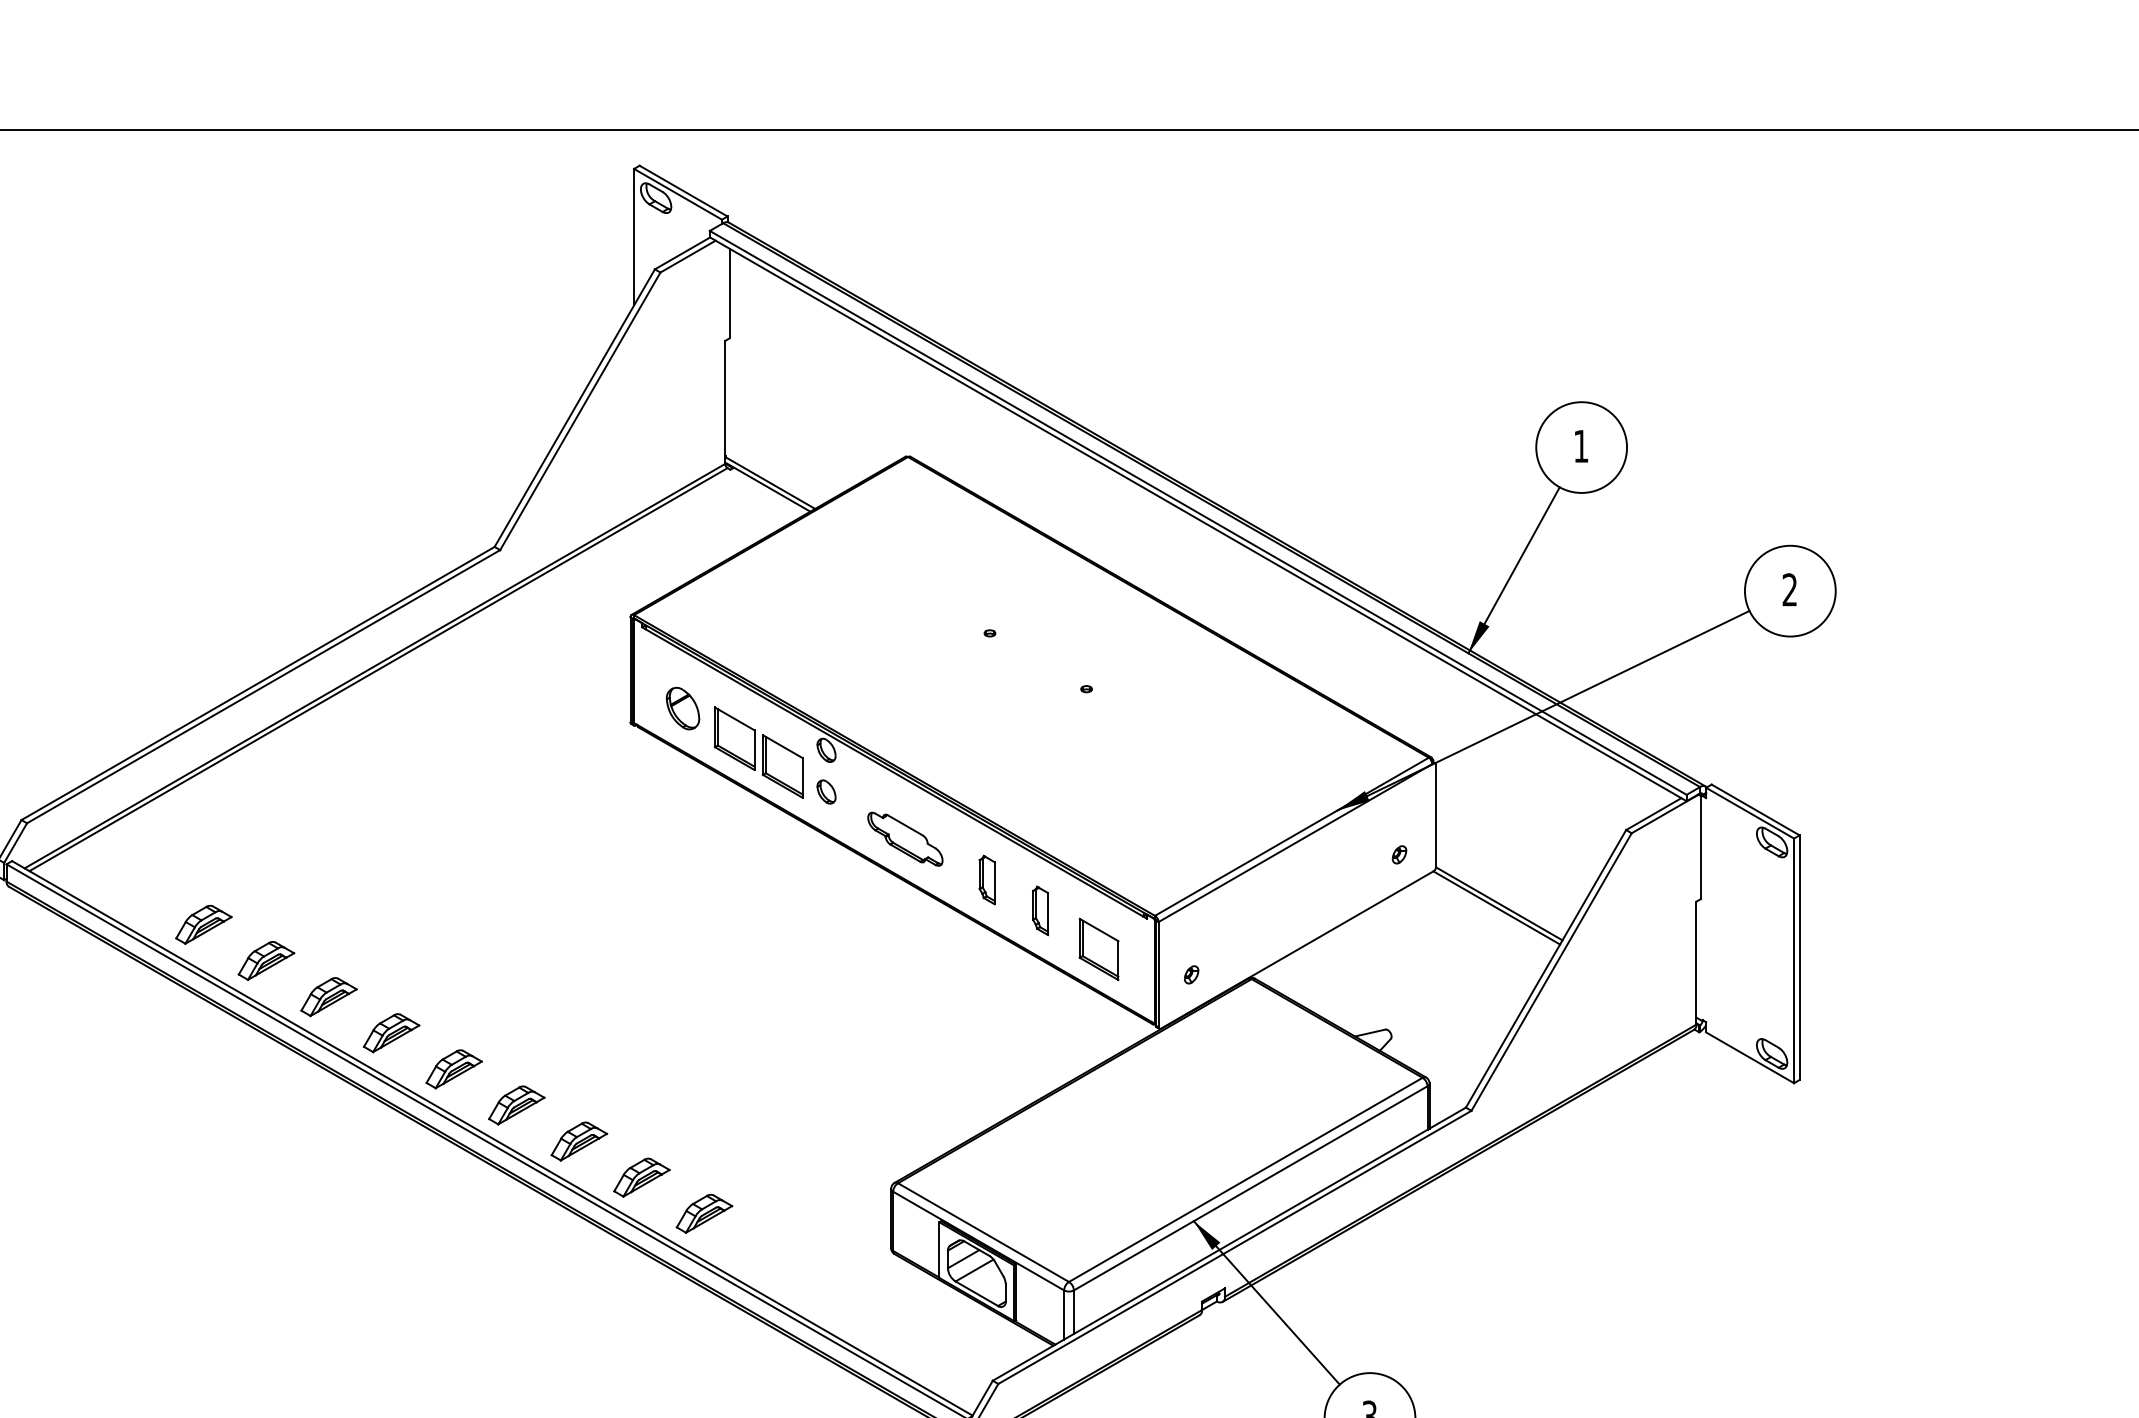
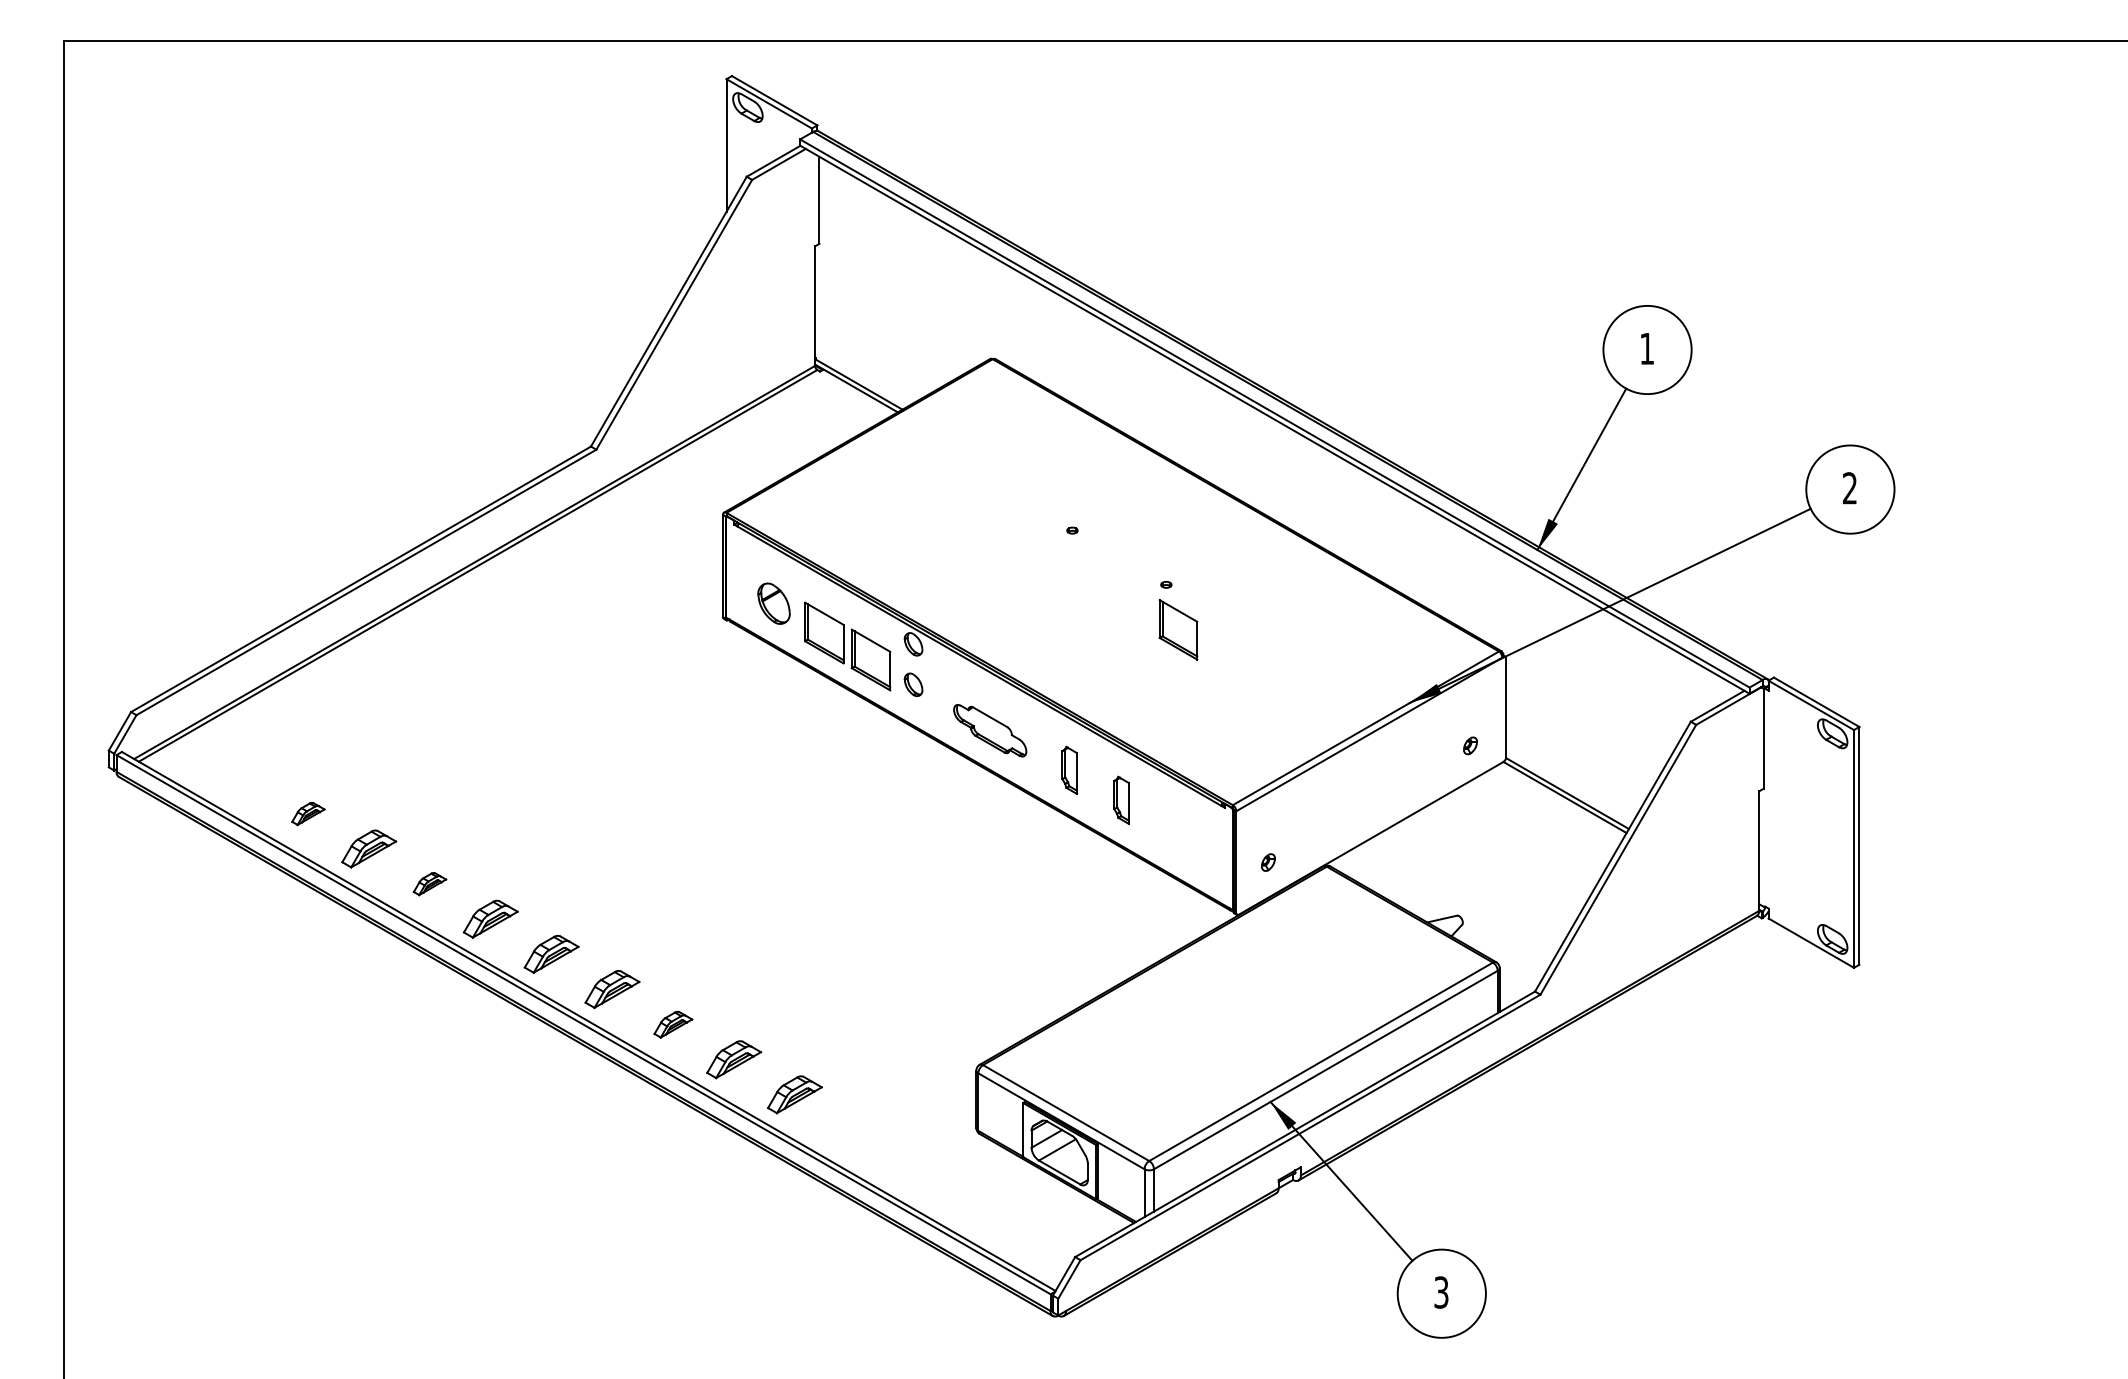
part: (204, 924) -> (308, 813), size x0.6
part: (1099, 949) -> (1178, 629), moved
part: (328, 996) -> (429, 883), size x0.6
part: (579, 1141) -> (673, 1024), size x0.7

